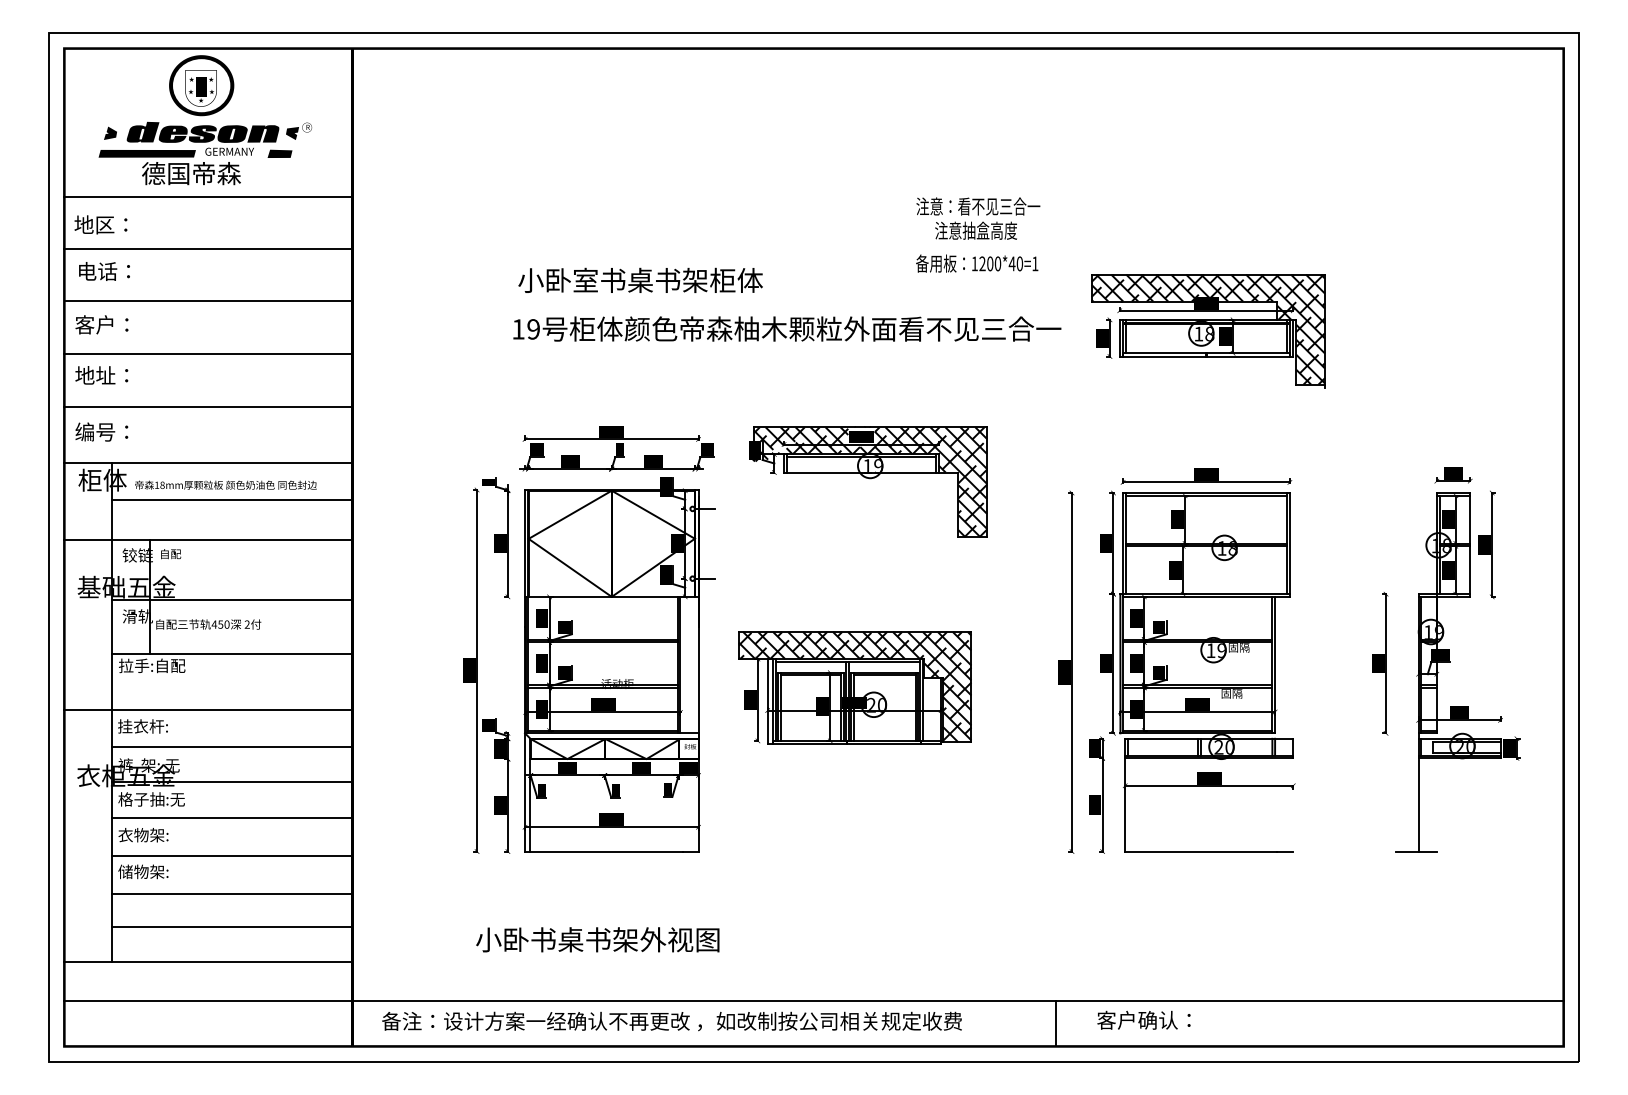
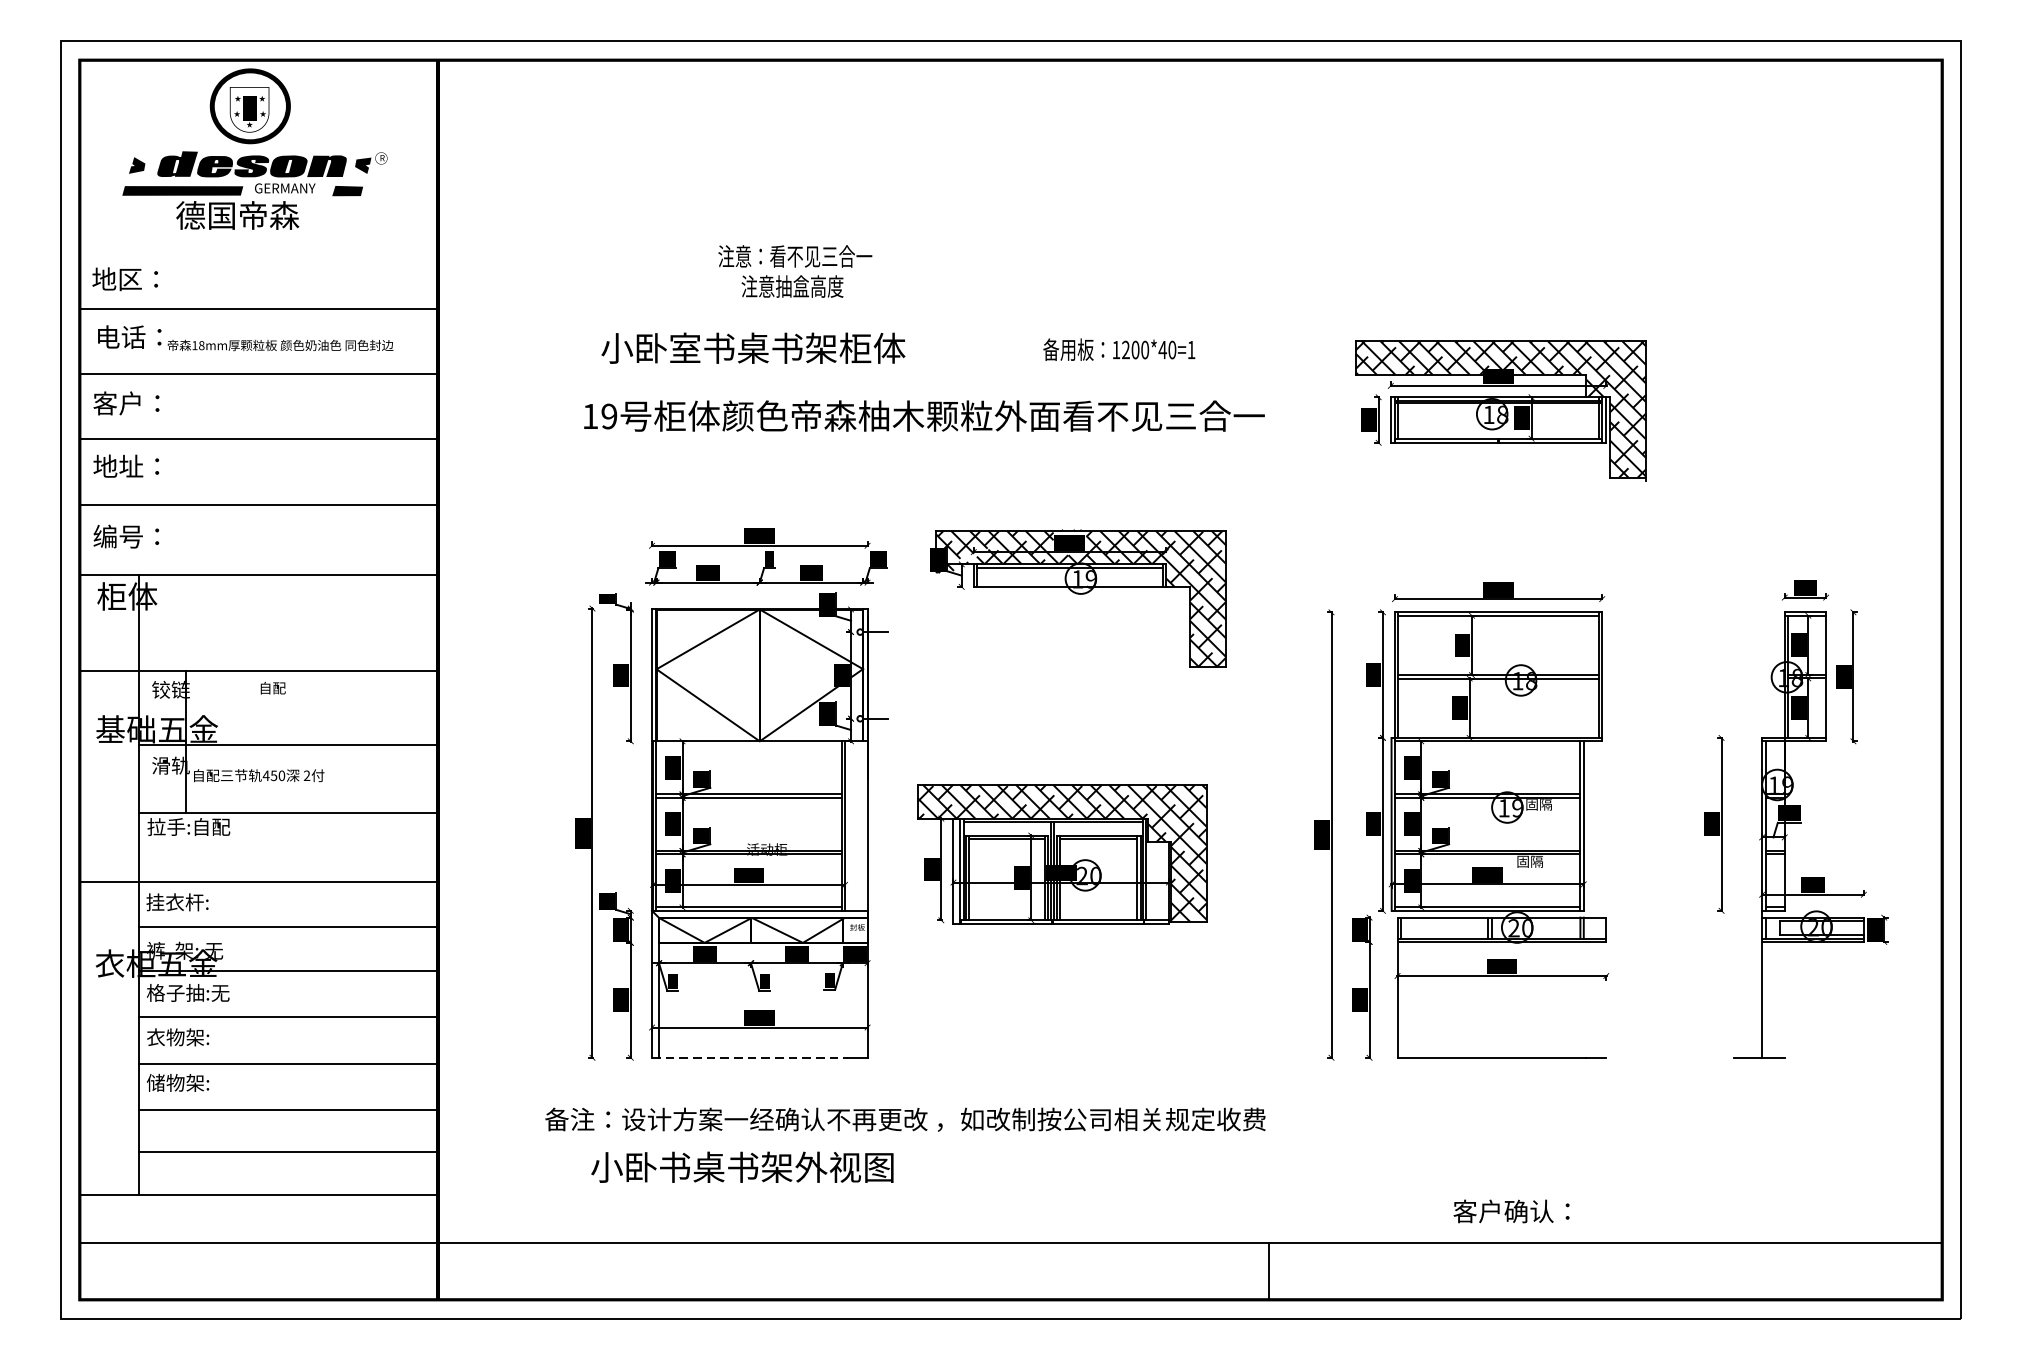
line: (208, 197) -> (258, 245), removed
text: (978, 218) -> (795, 271), moved
text: (977, 263) -> (1119, 349), moved
text: (640, 279) -> (753, 347), moved
text: (787, 328) -> (924, 415), moved
text: (225, 484) -> (279, 344), moved
line: (231, 500) -> (287, 621), removed
text: (171, 554) -> (273, 688), moved
line: (603, 851) -> (749, 1057), solid -> dashed
text: (1143, 1019) -> (1510, 1210), moved
text: (671, 1021) -> (904, 1119), moved
line: (1055, 1023) -> (1268, 1271), moved

